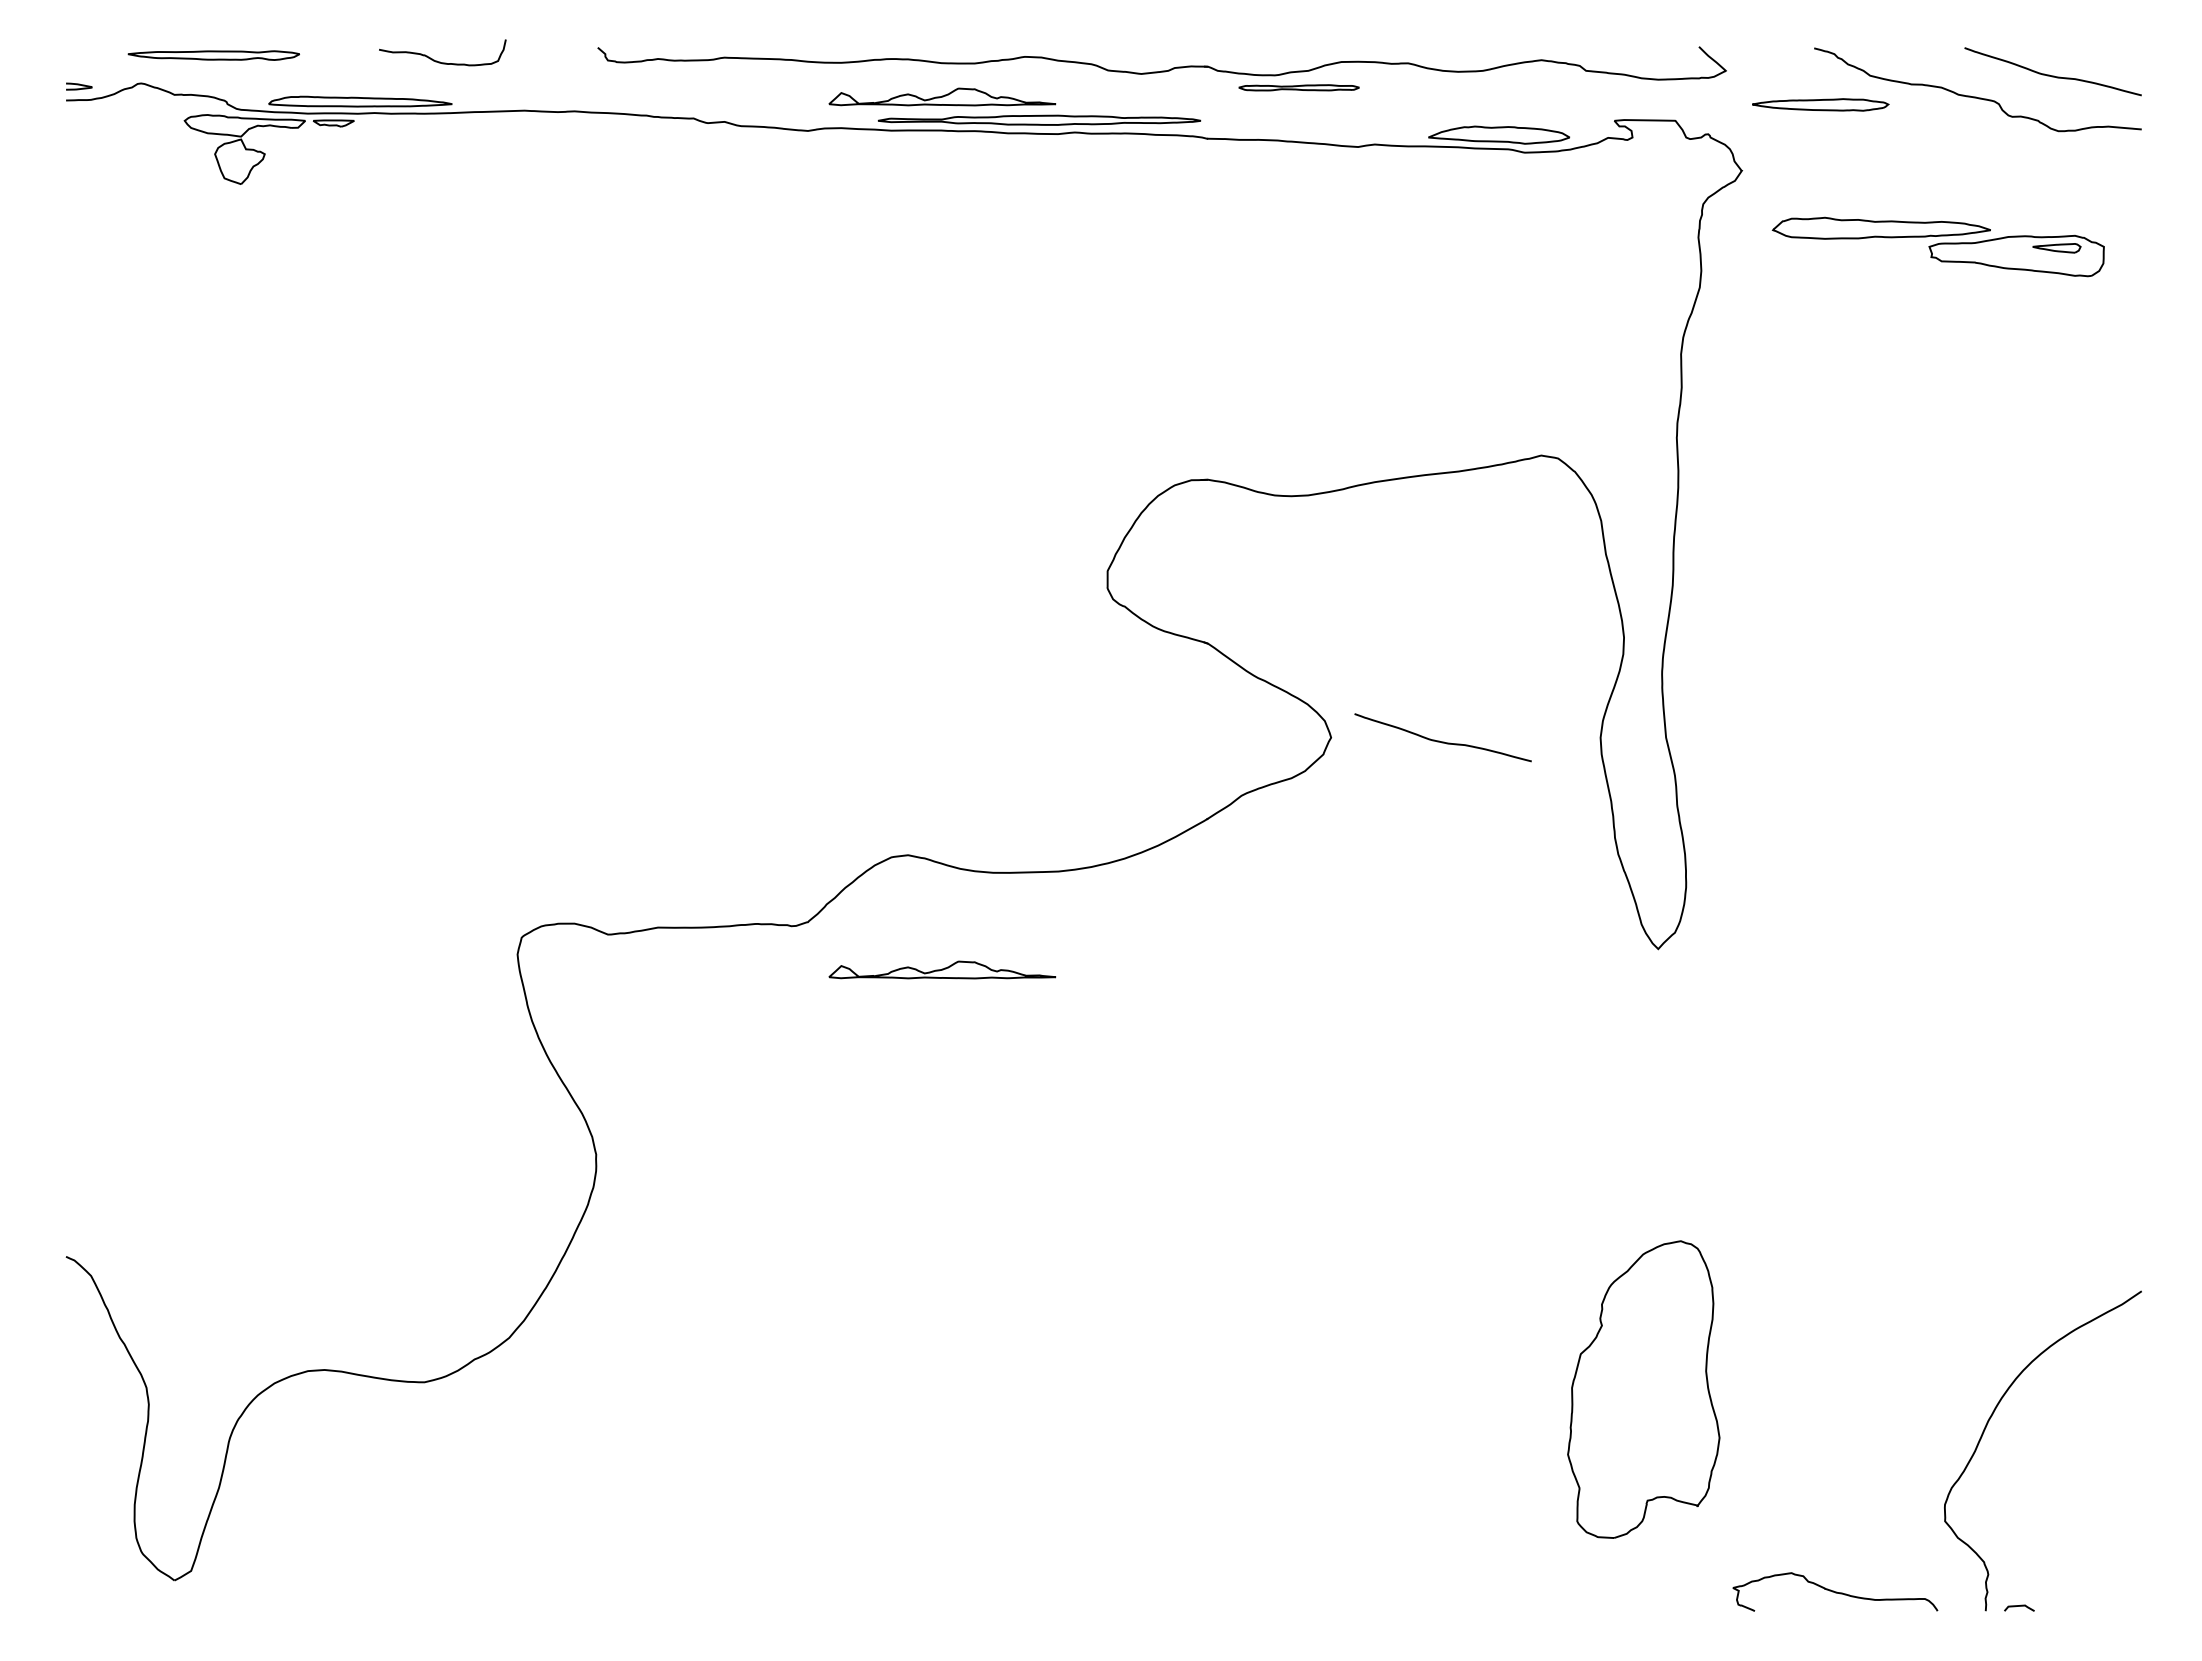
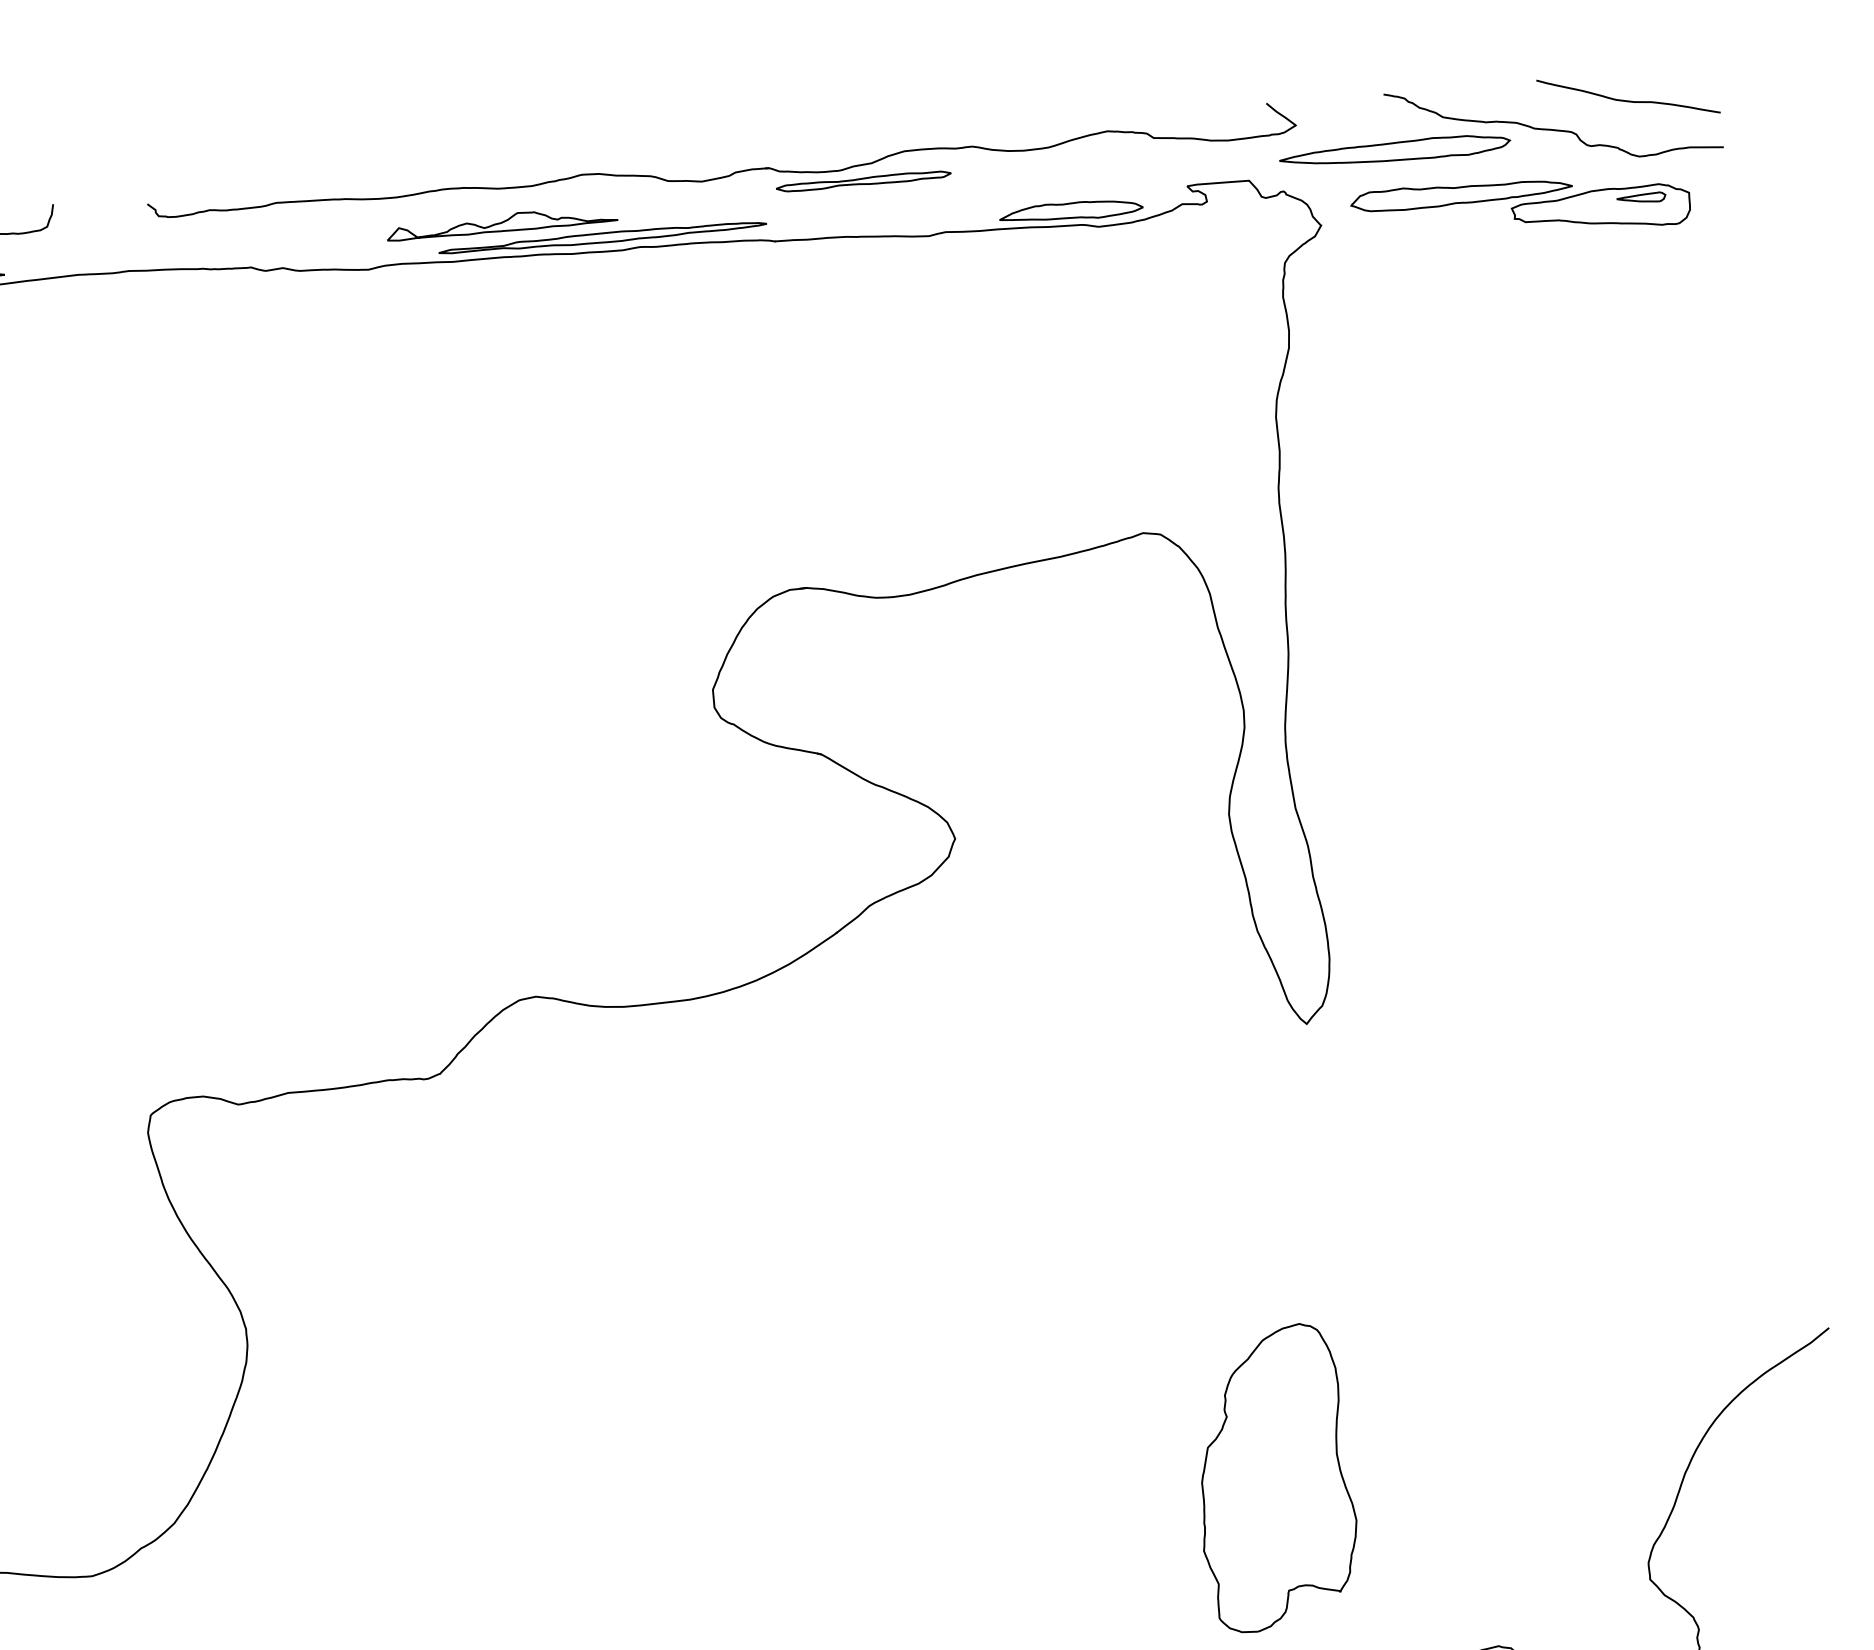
part: (1298, 87) -> (863, 181), size x1.43
part: (1820, 104) -> (1395, 151), size x1.67
part: (1937, 246) -> (1519, 207), moved
curve: (1442, 741) -> (1068, 832), removed
part: (942, 969) -> (581, 1109), removed
part: (1643, 1389) -> (1274, 1478), moved

